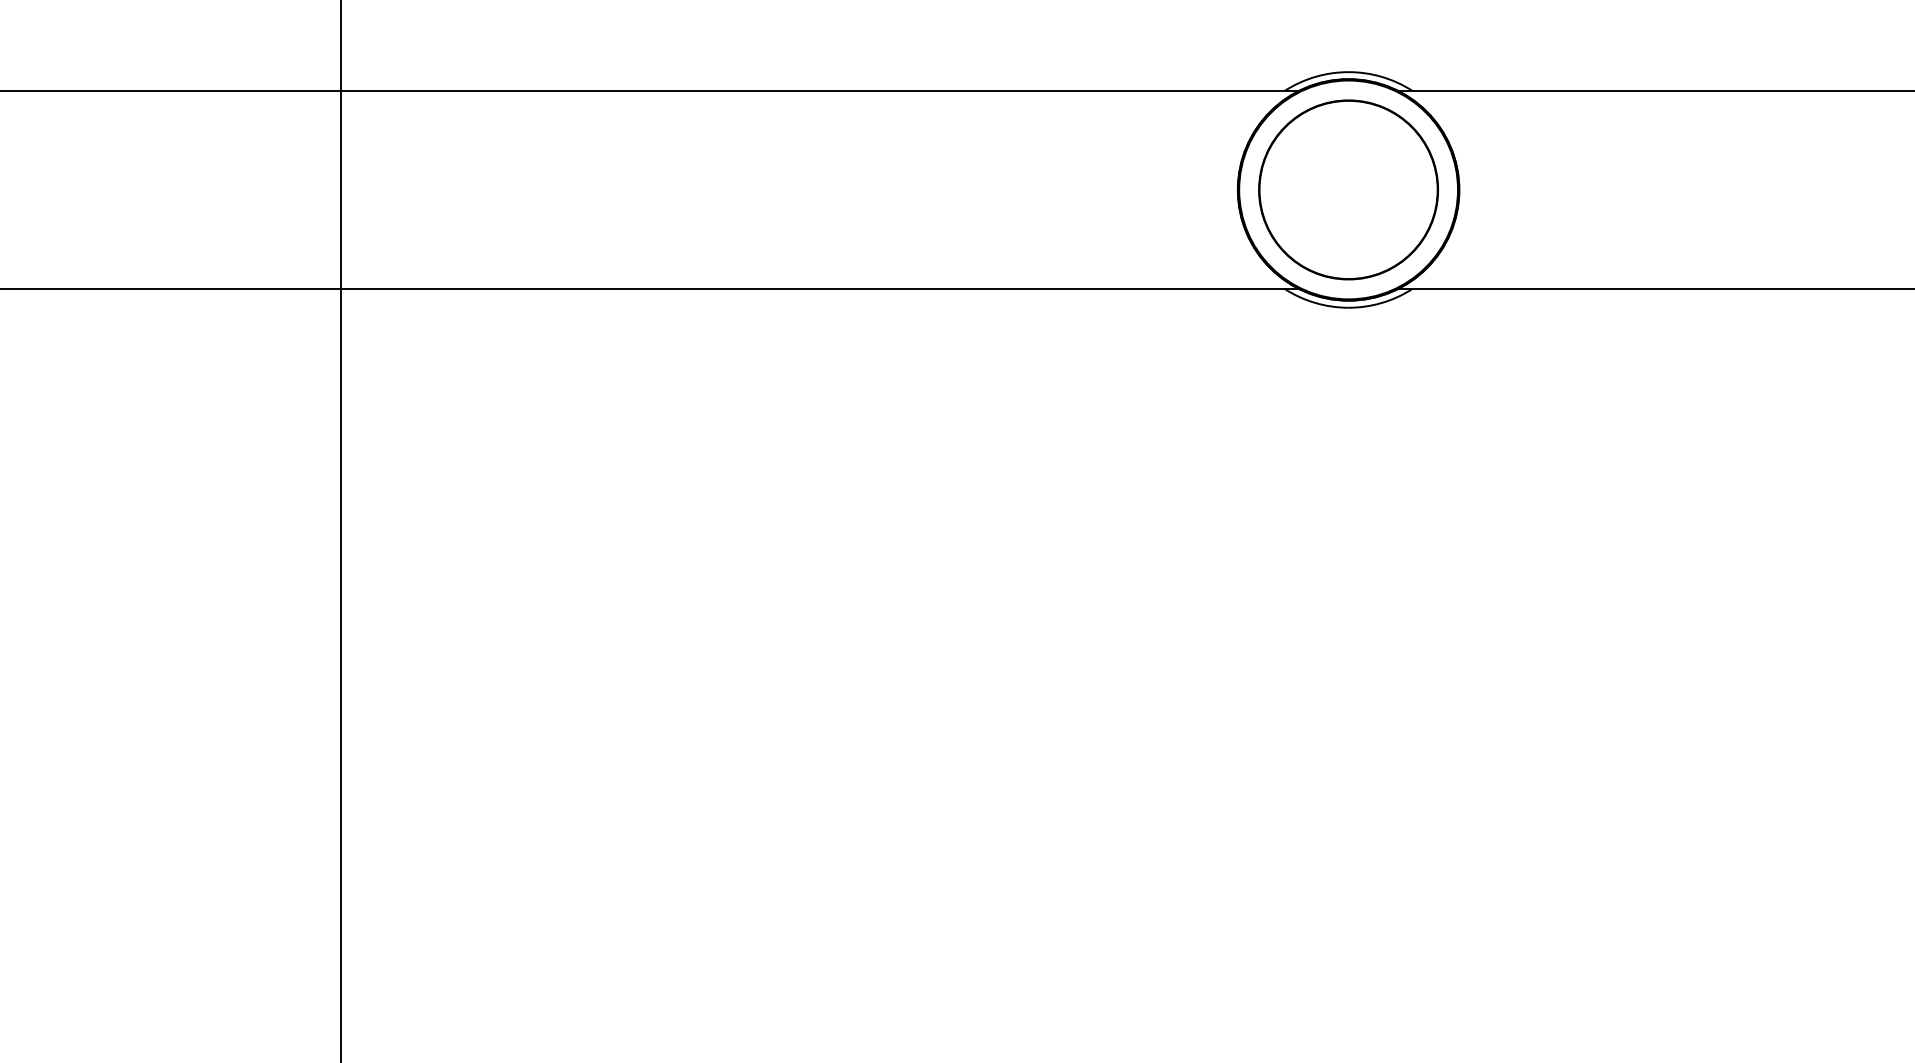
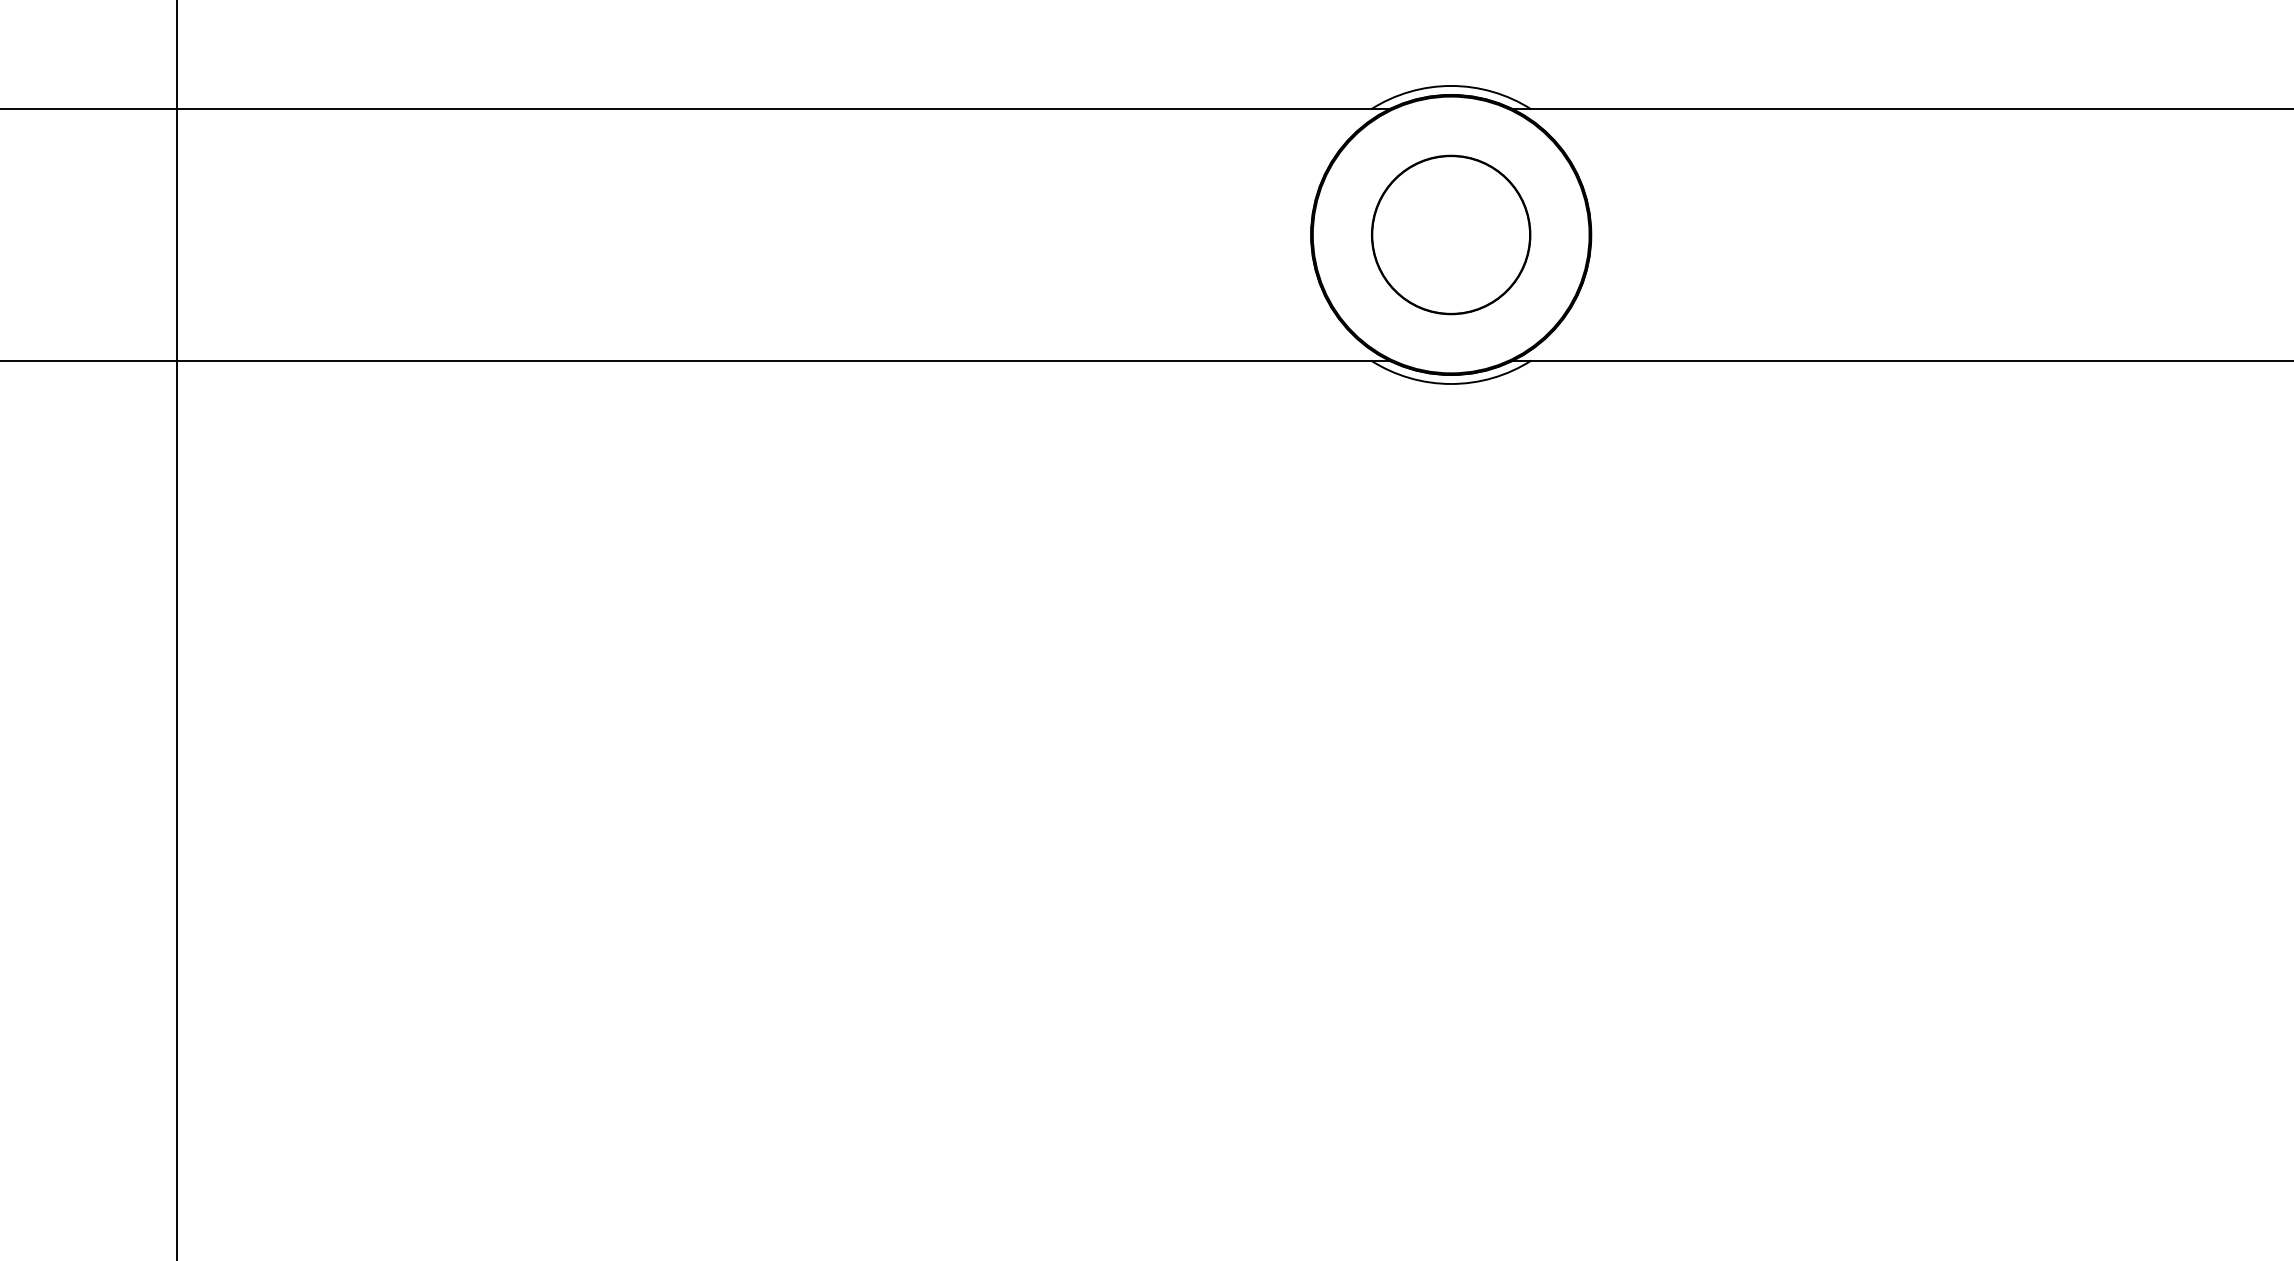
circle: (1348, 189) -> (1451, 234), size x0.7

